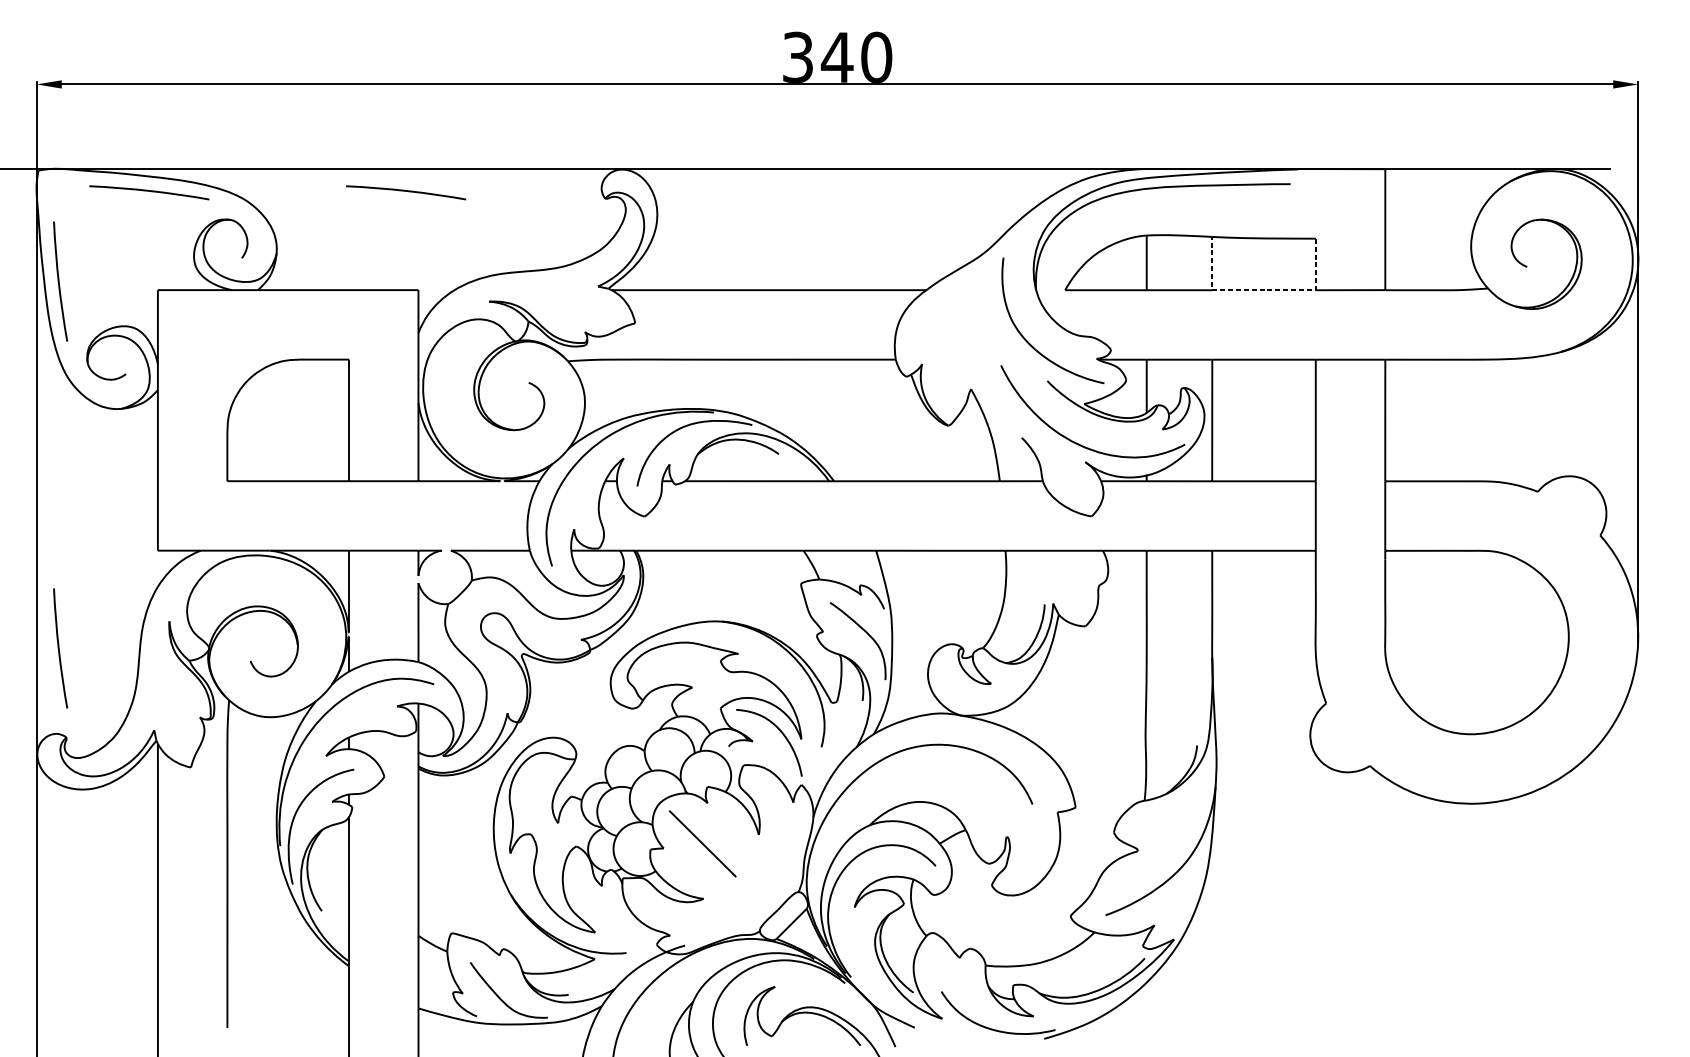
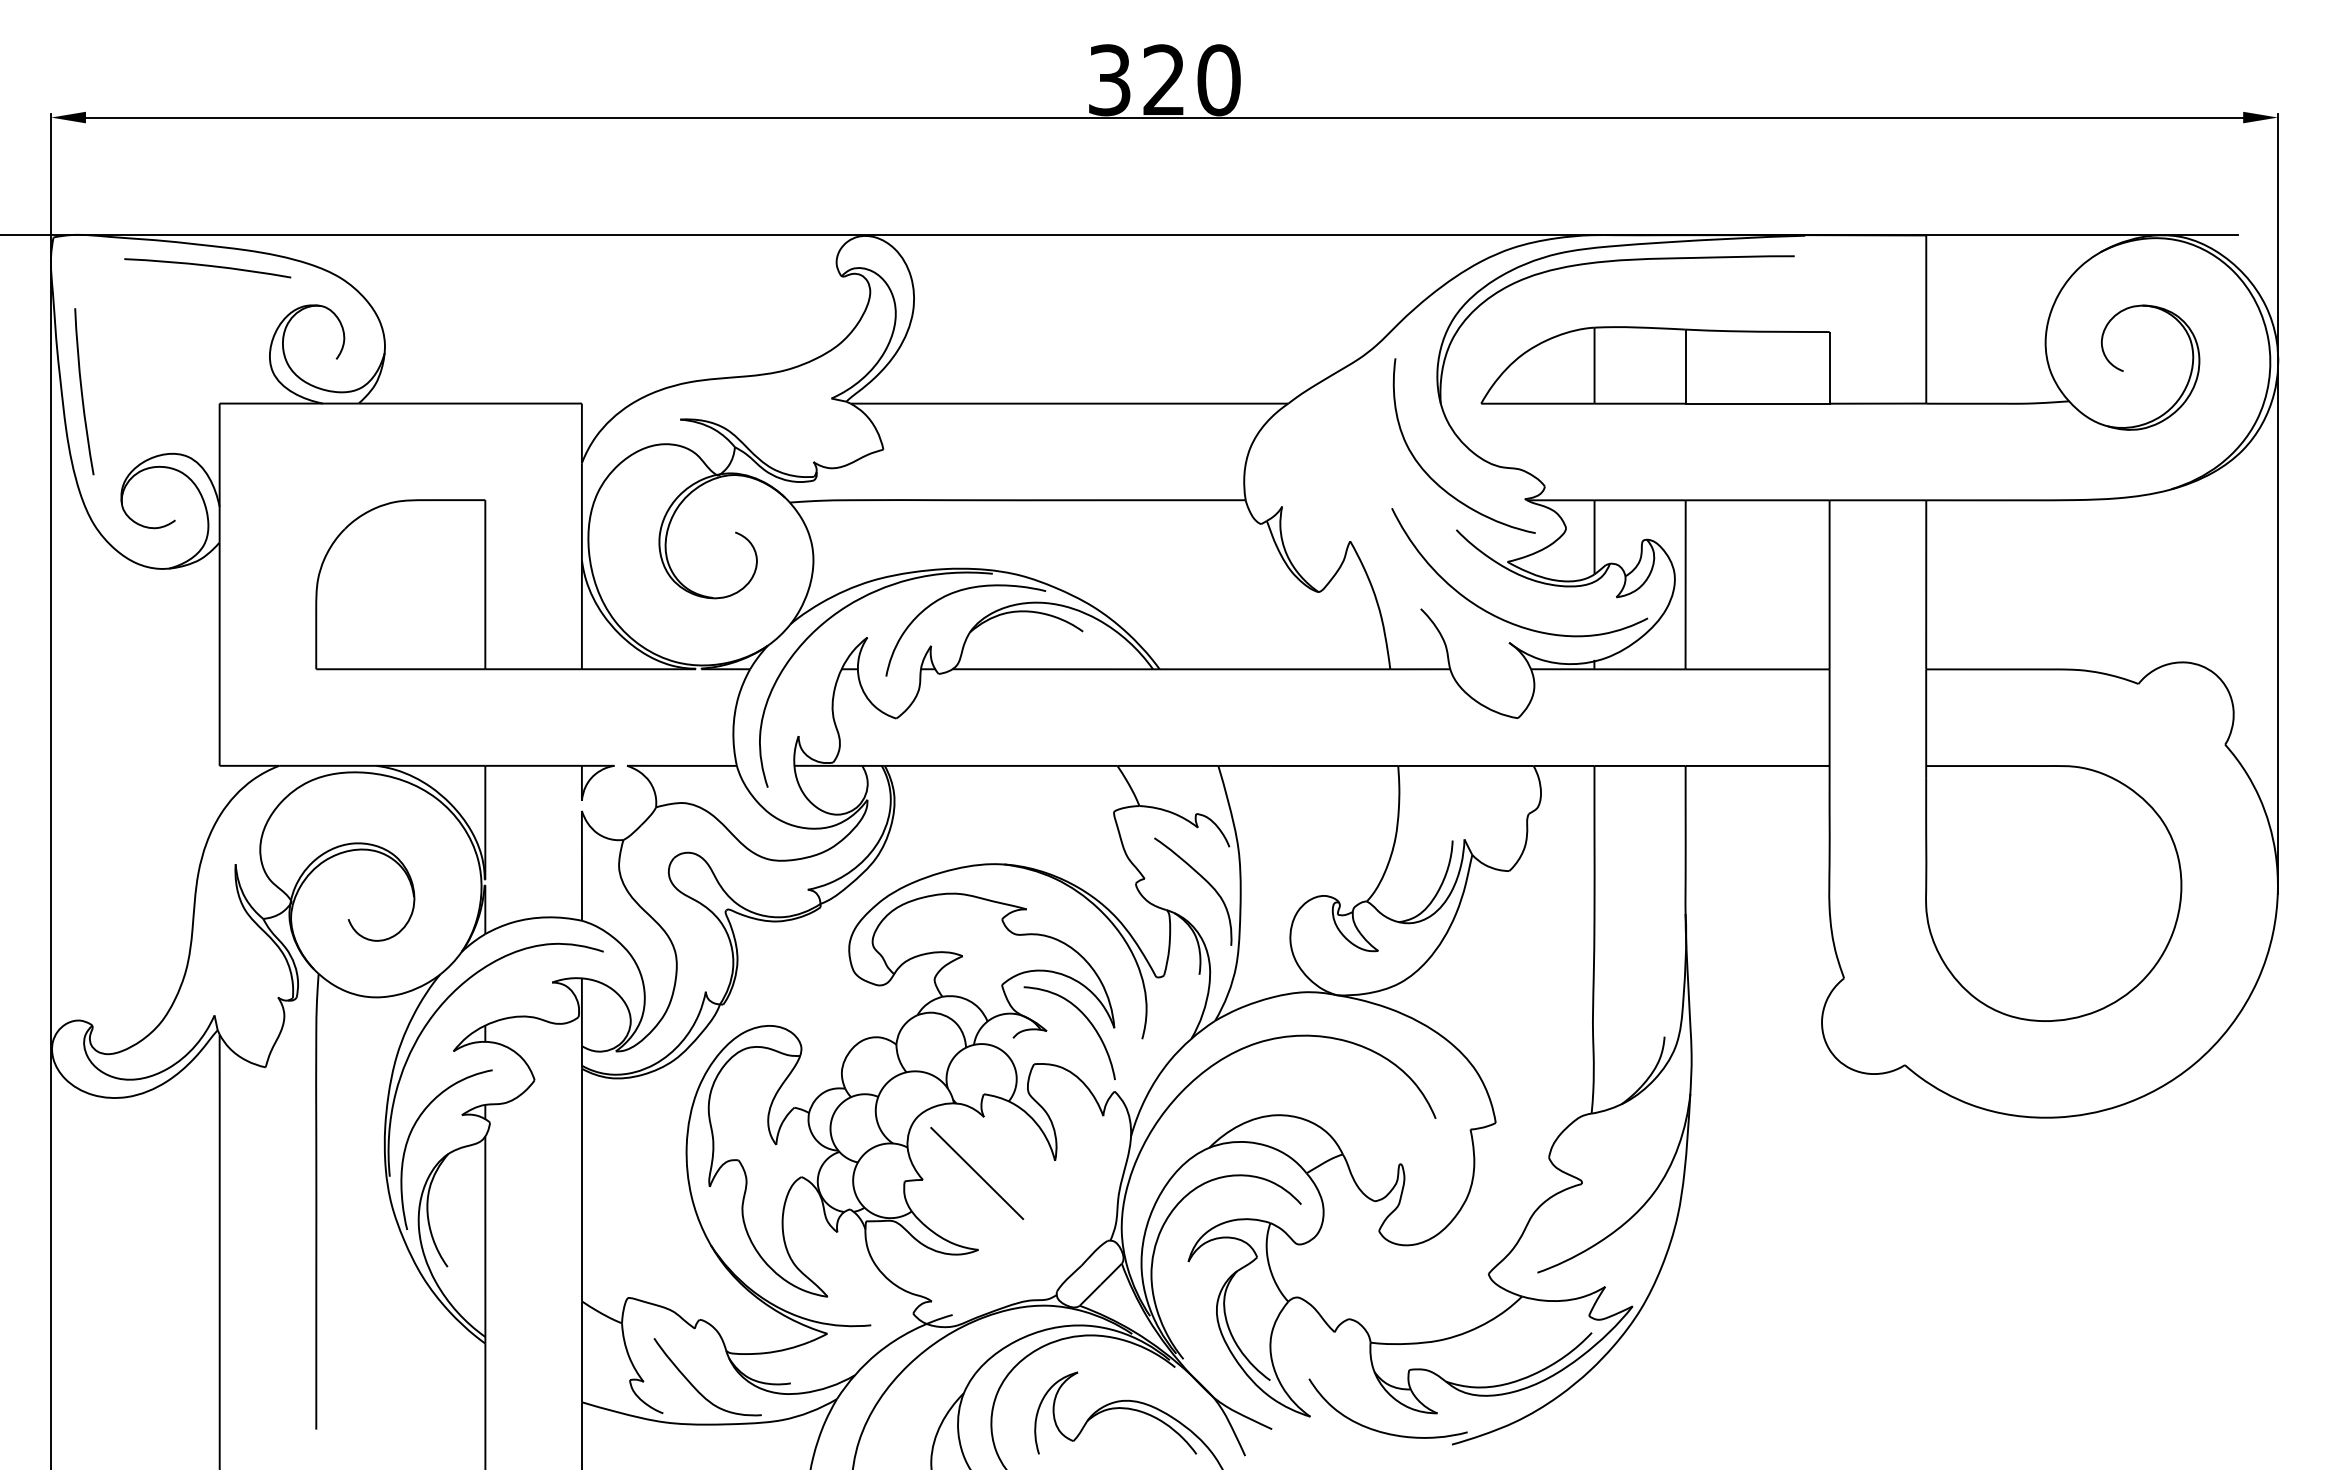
text: (836, 57) -> (1163, 79), 340 -> 320
curve: (405, 191) -> (564, 266), removed
line: (1262, 290) -> (1755, 403), dashed -> solid
curve: (59, 648) -> (82, 901), removed

